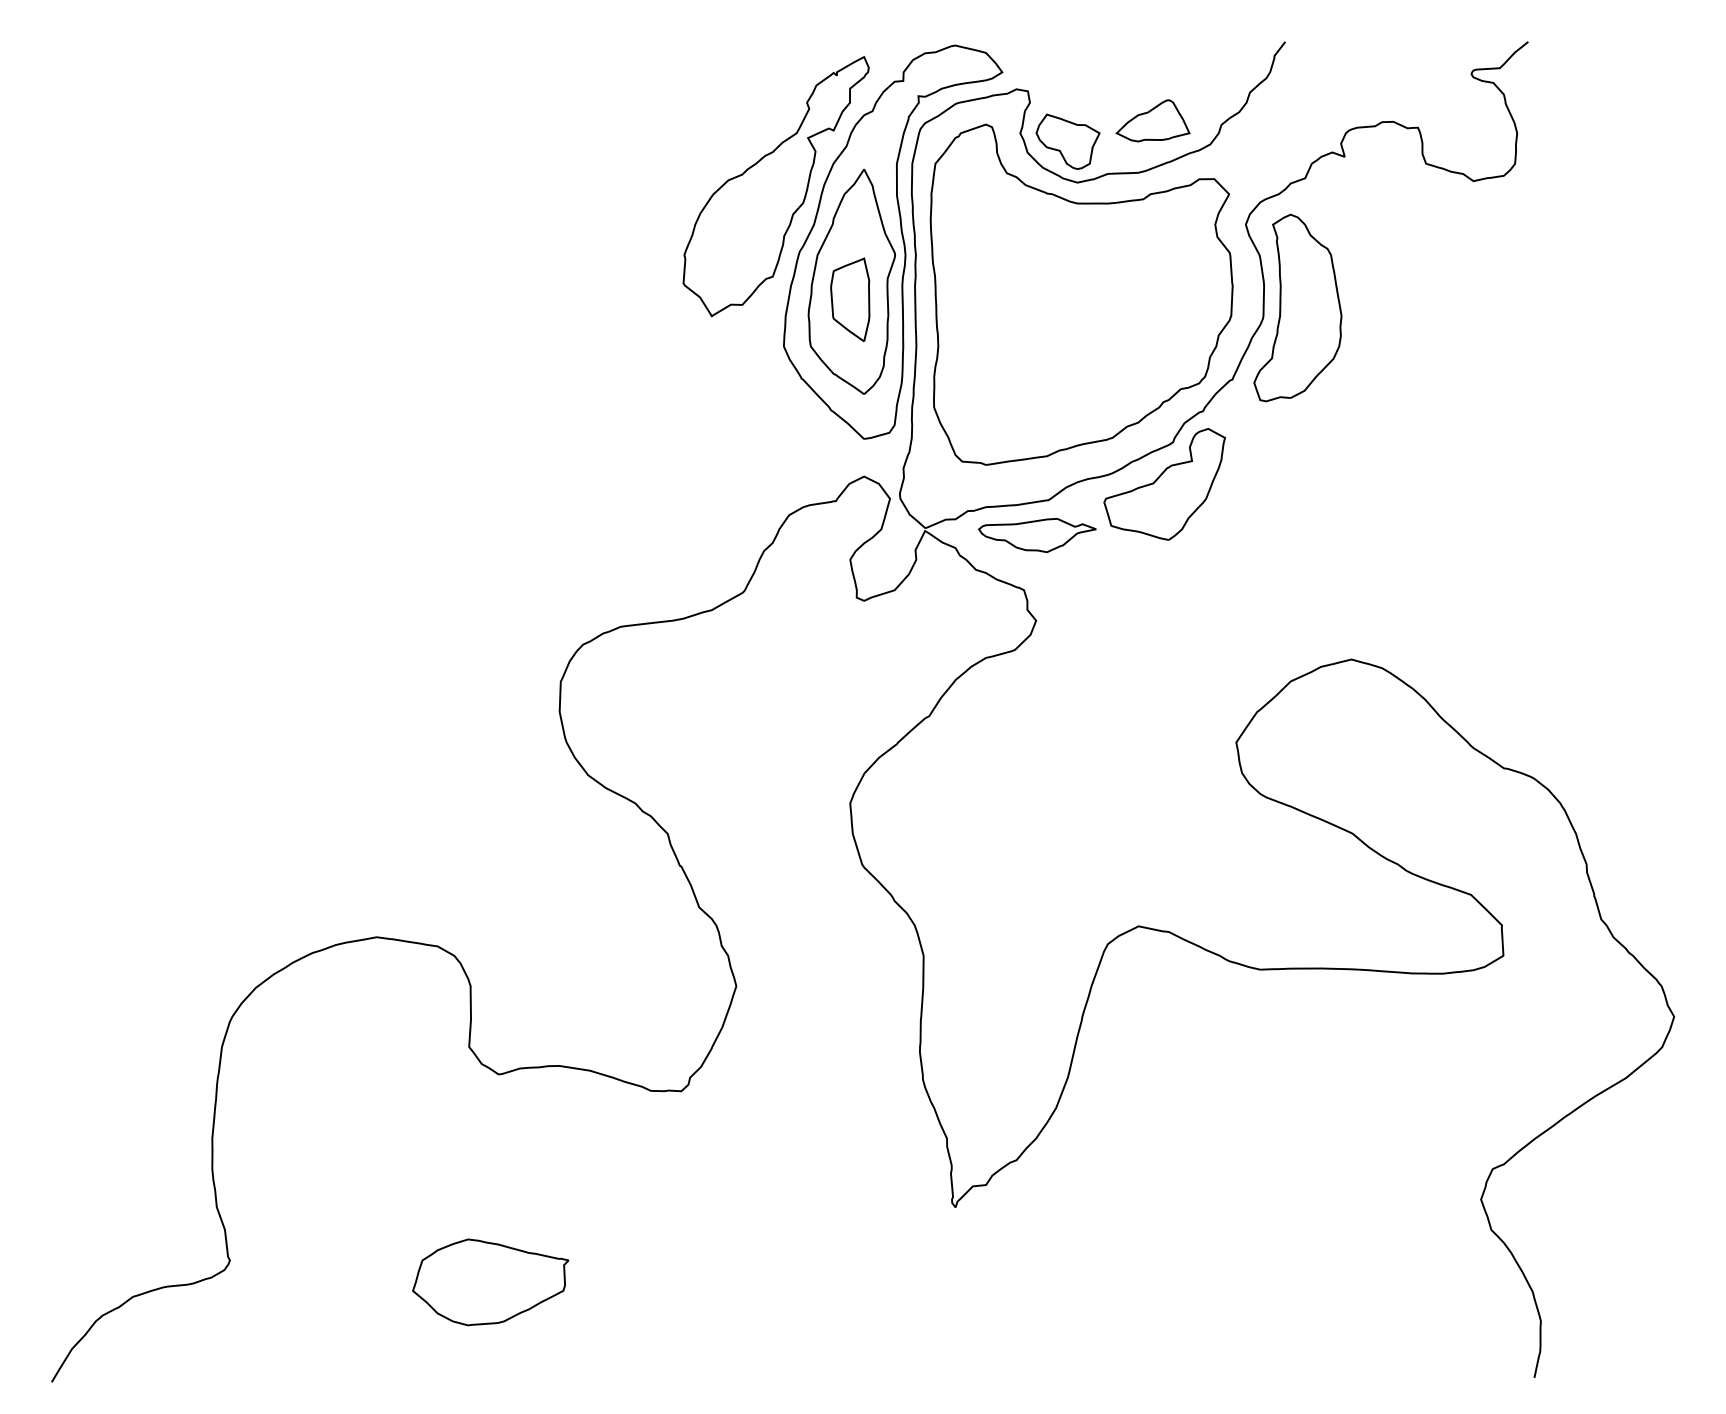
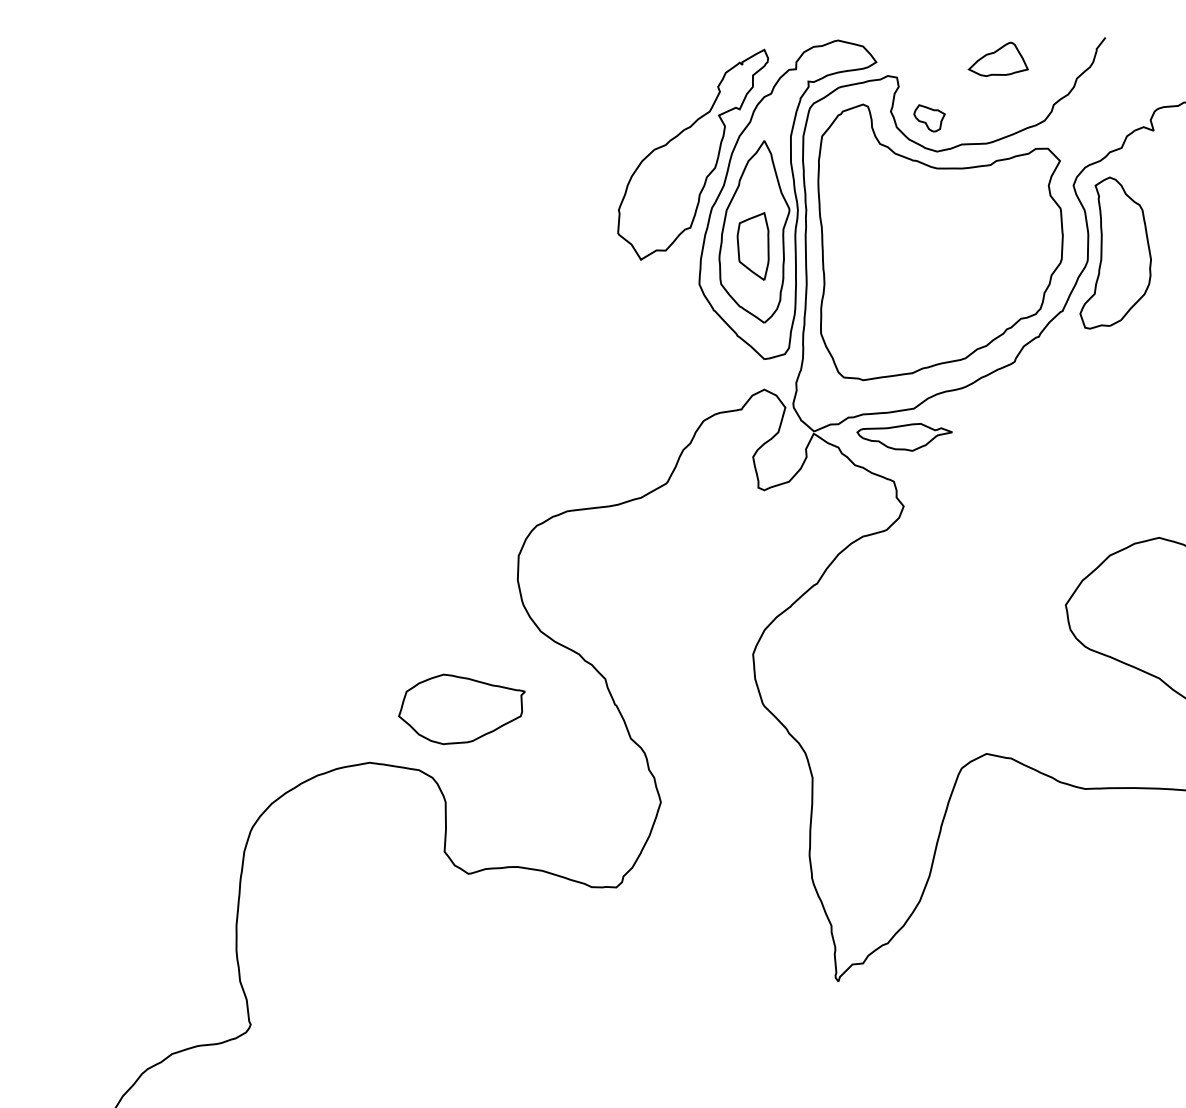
part: (1152, 120) -> (997, 59), moved
part: (1067, 141) -> (929, 118), size x0.6
part: (1164, 484) -> (1007, 396), removed
part: (490, 1282) -> (461, 709), moved

